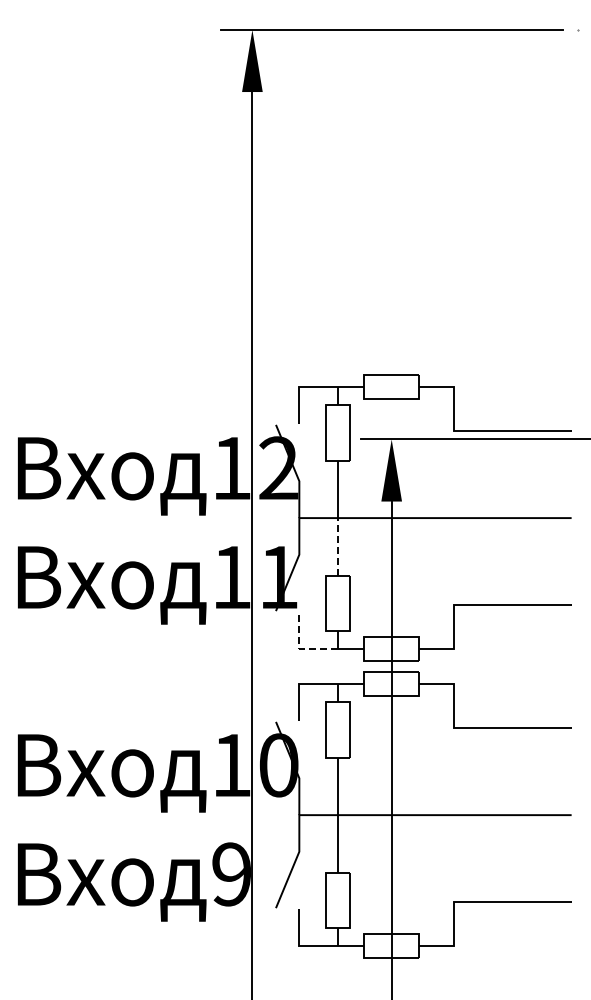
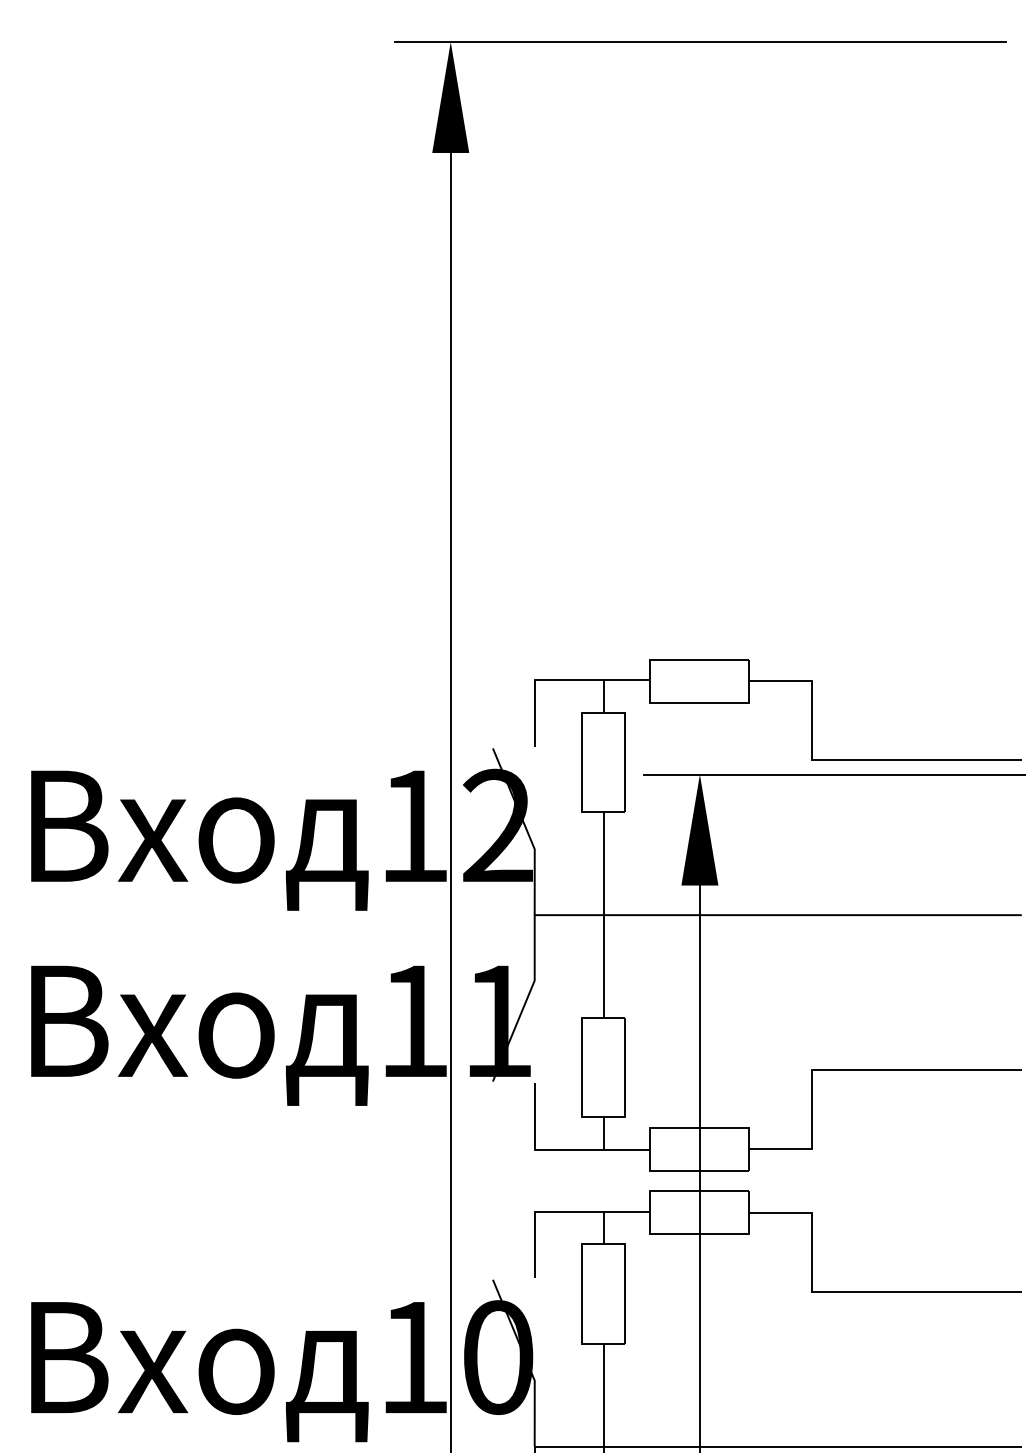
line: (338, 546) -> (604, 965), dashed -> solid
line: (299, 649) -> (534, 1150), dashed -> solid

